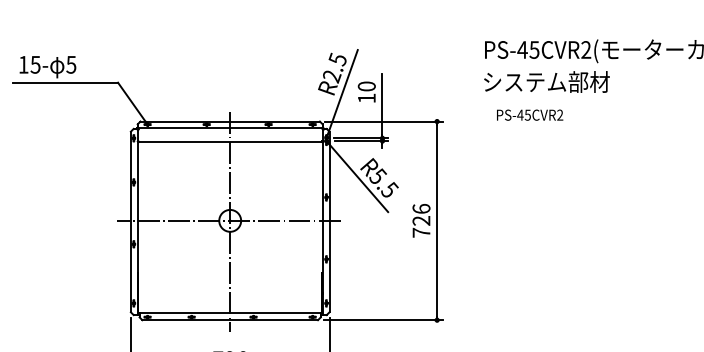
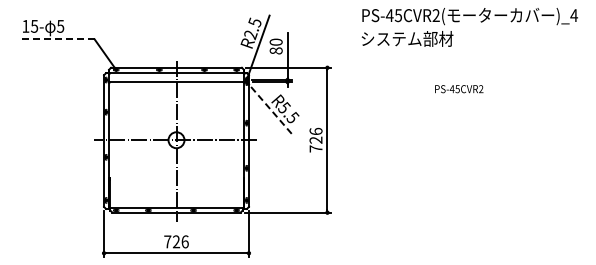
line: (64, 82) -> (55, 39), solid -> dashed
text: (365, 97) -> (275, 50), 10 -> 80
text: (530, 115) -> (459, 89), moved
line: (359, 178) -> (270, 109), solid -> dashed

